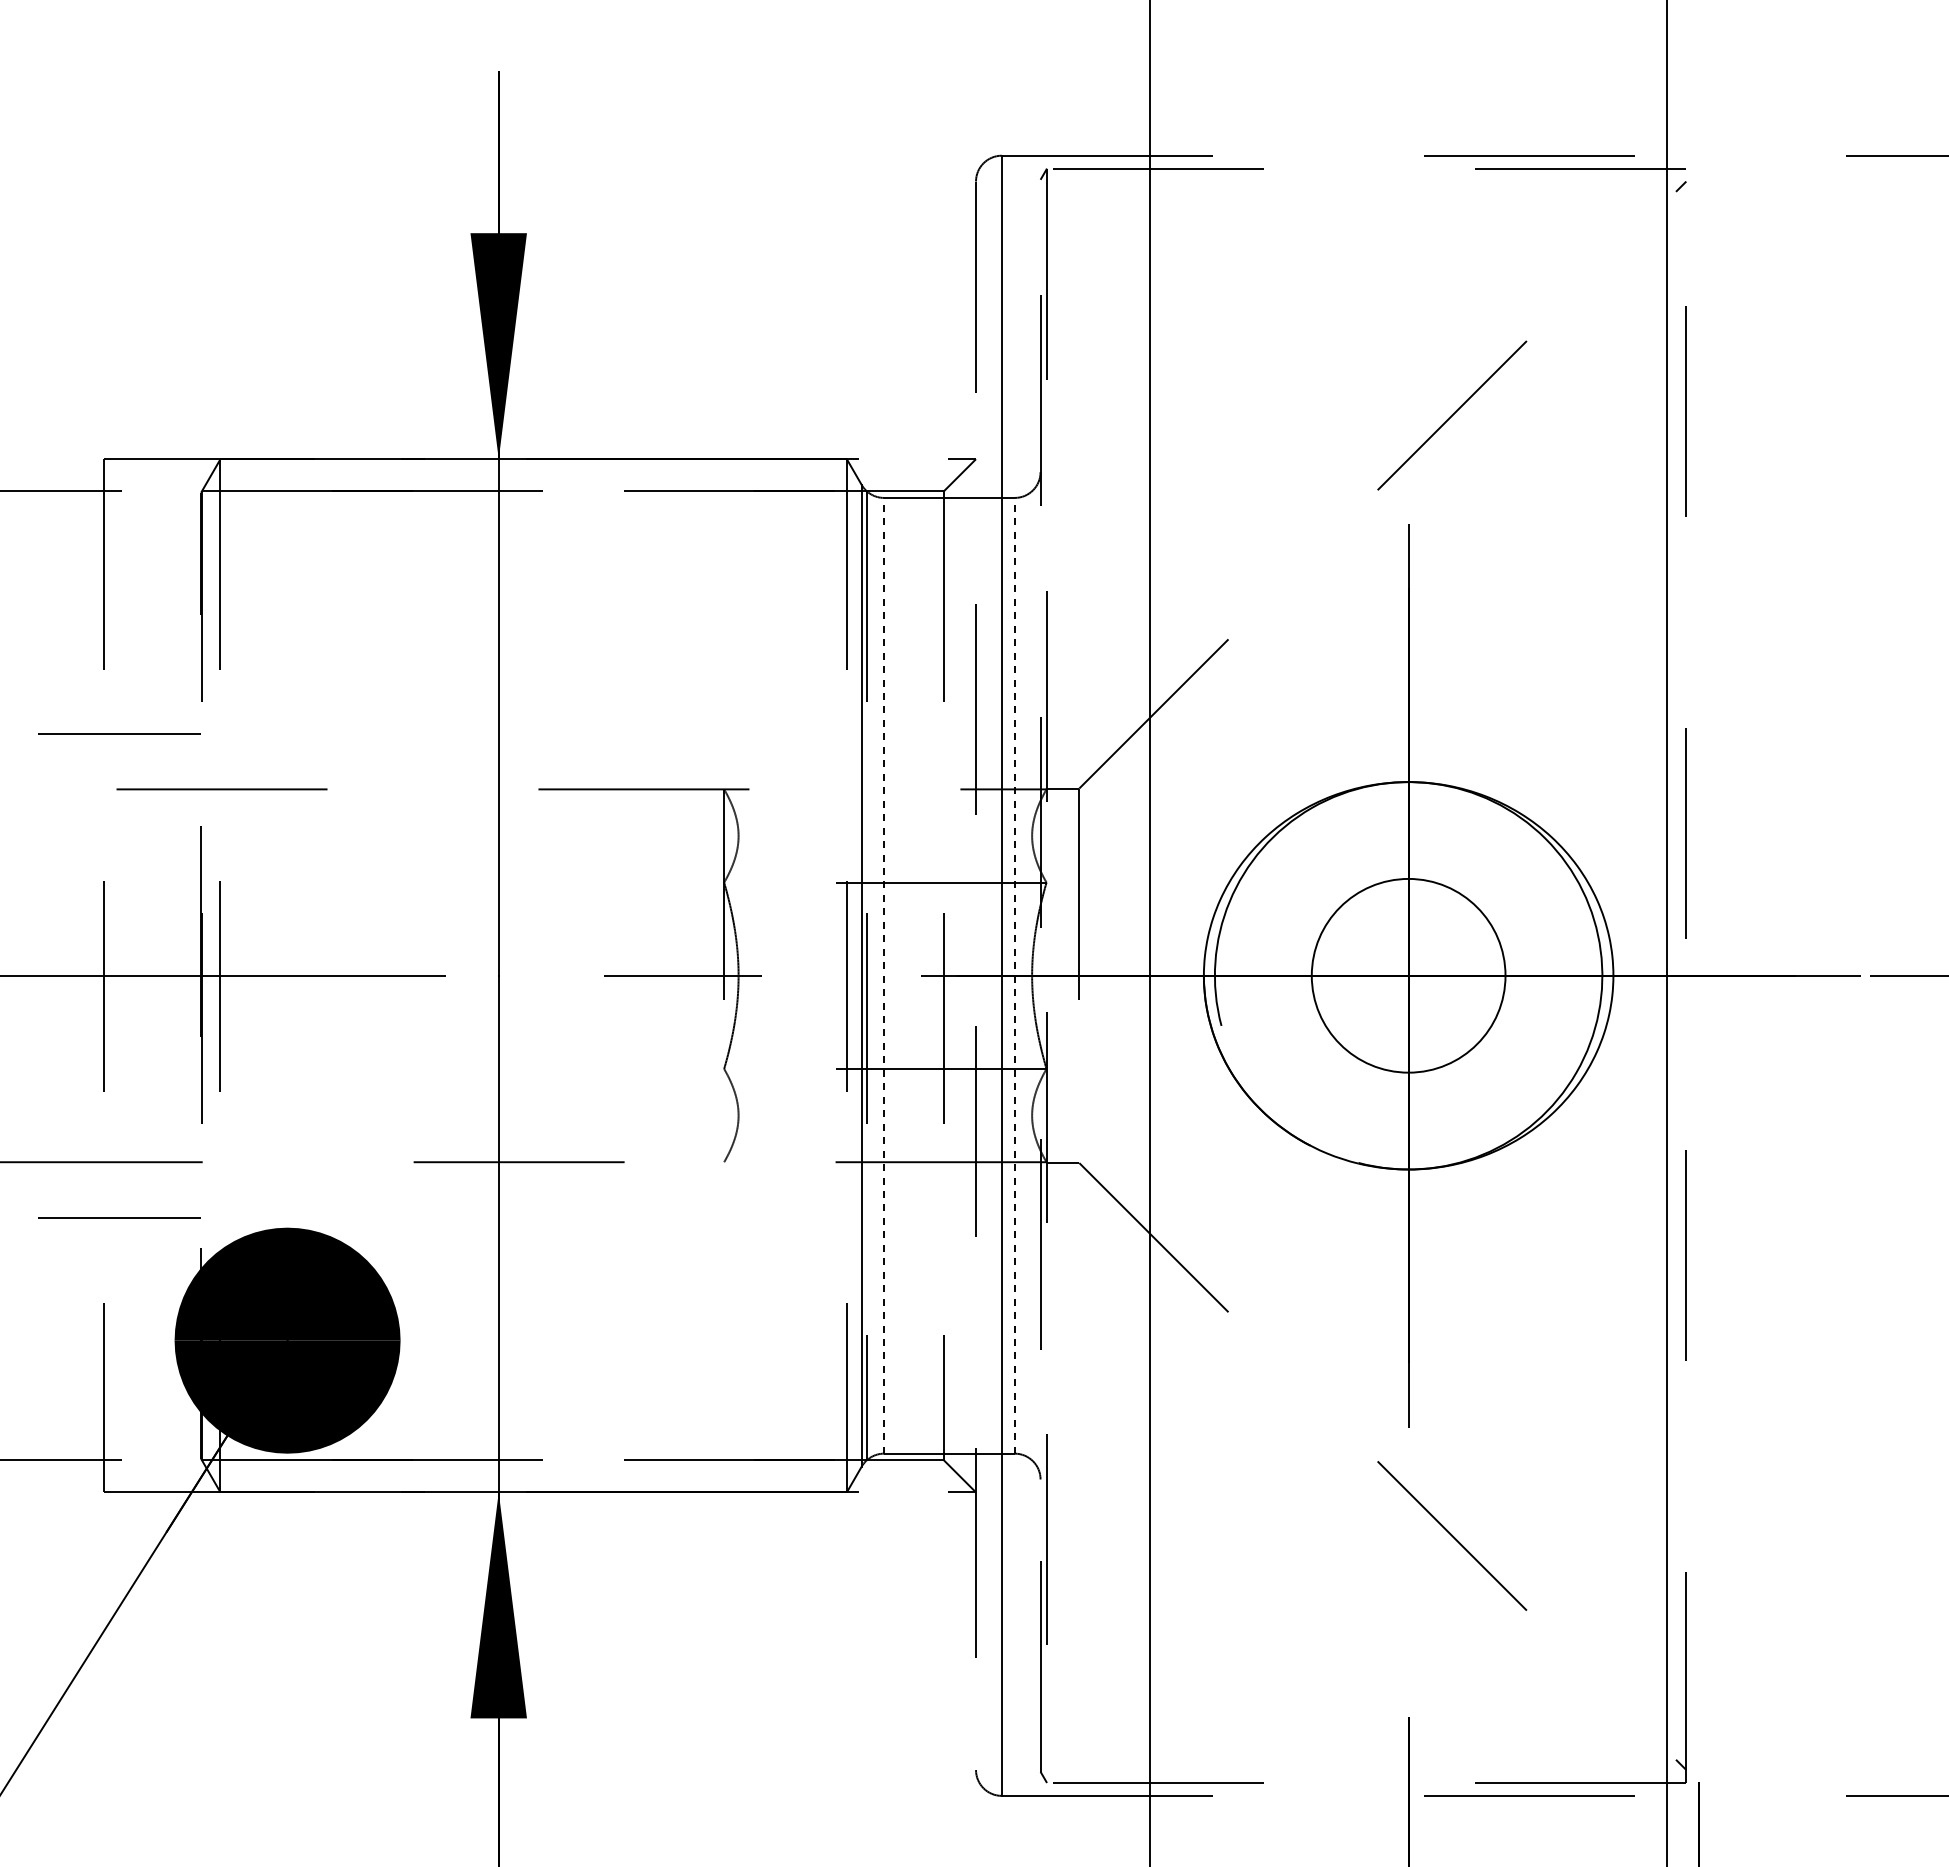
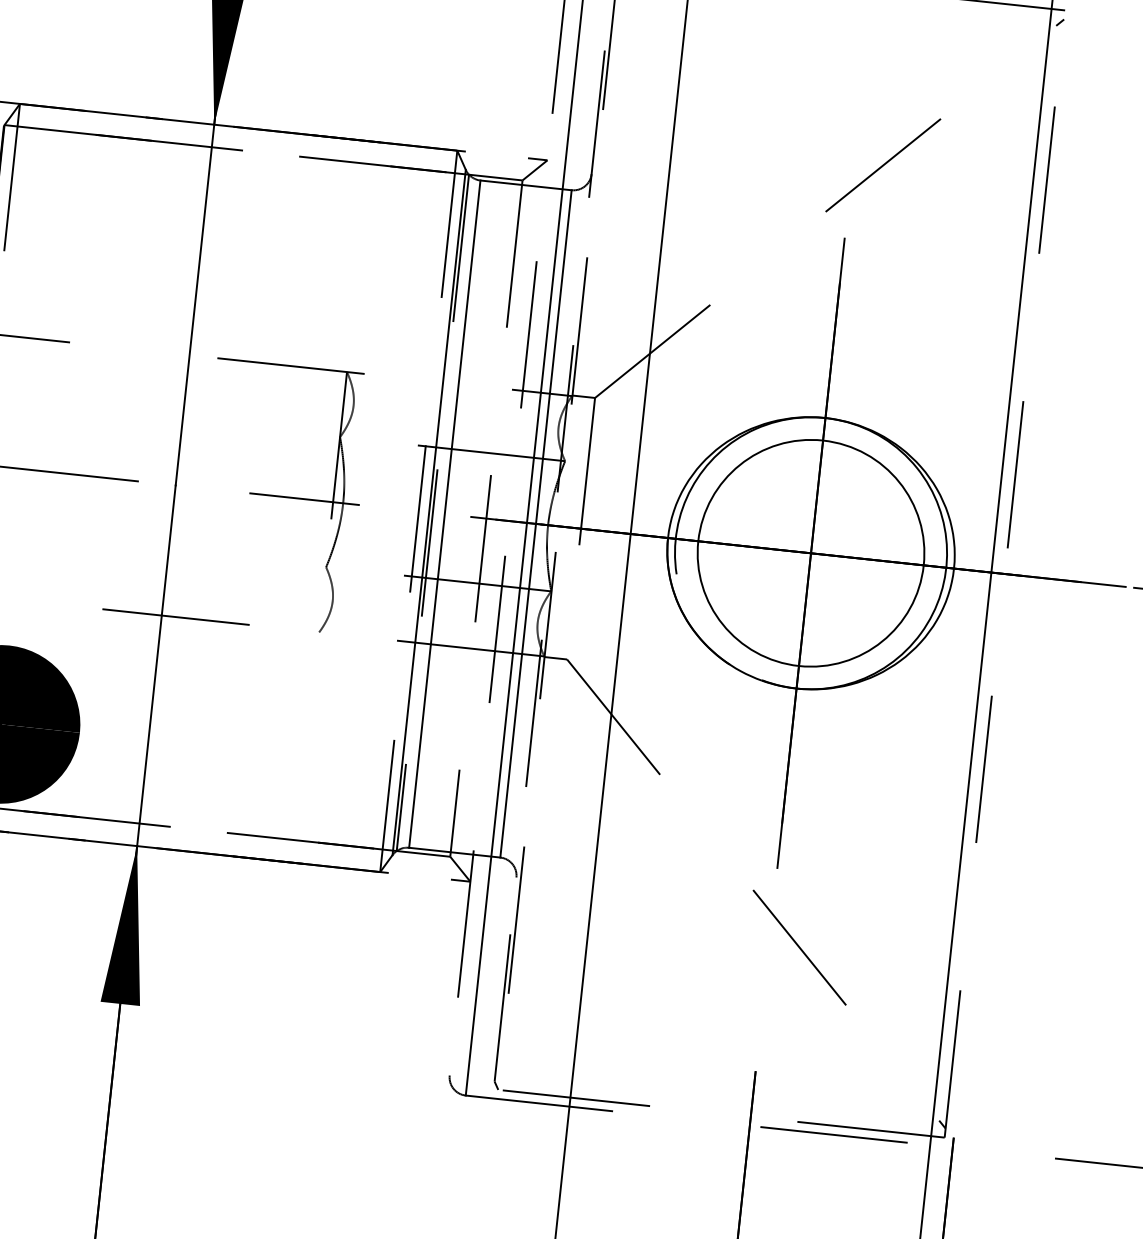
line: (884, 975) -> (445, 513), dashed -> solid
line: (1014, 975) -> (535, 523), dashed -> solid
circle: (1408, 975) -> (810, 553), size x1.67

